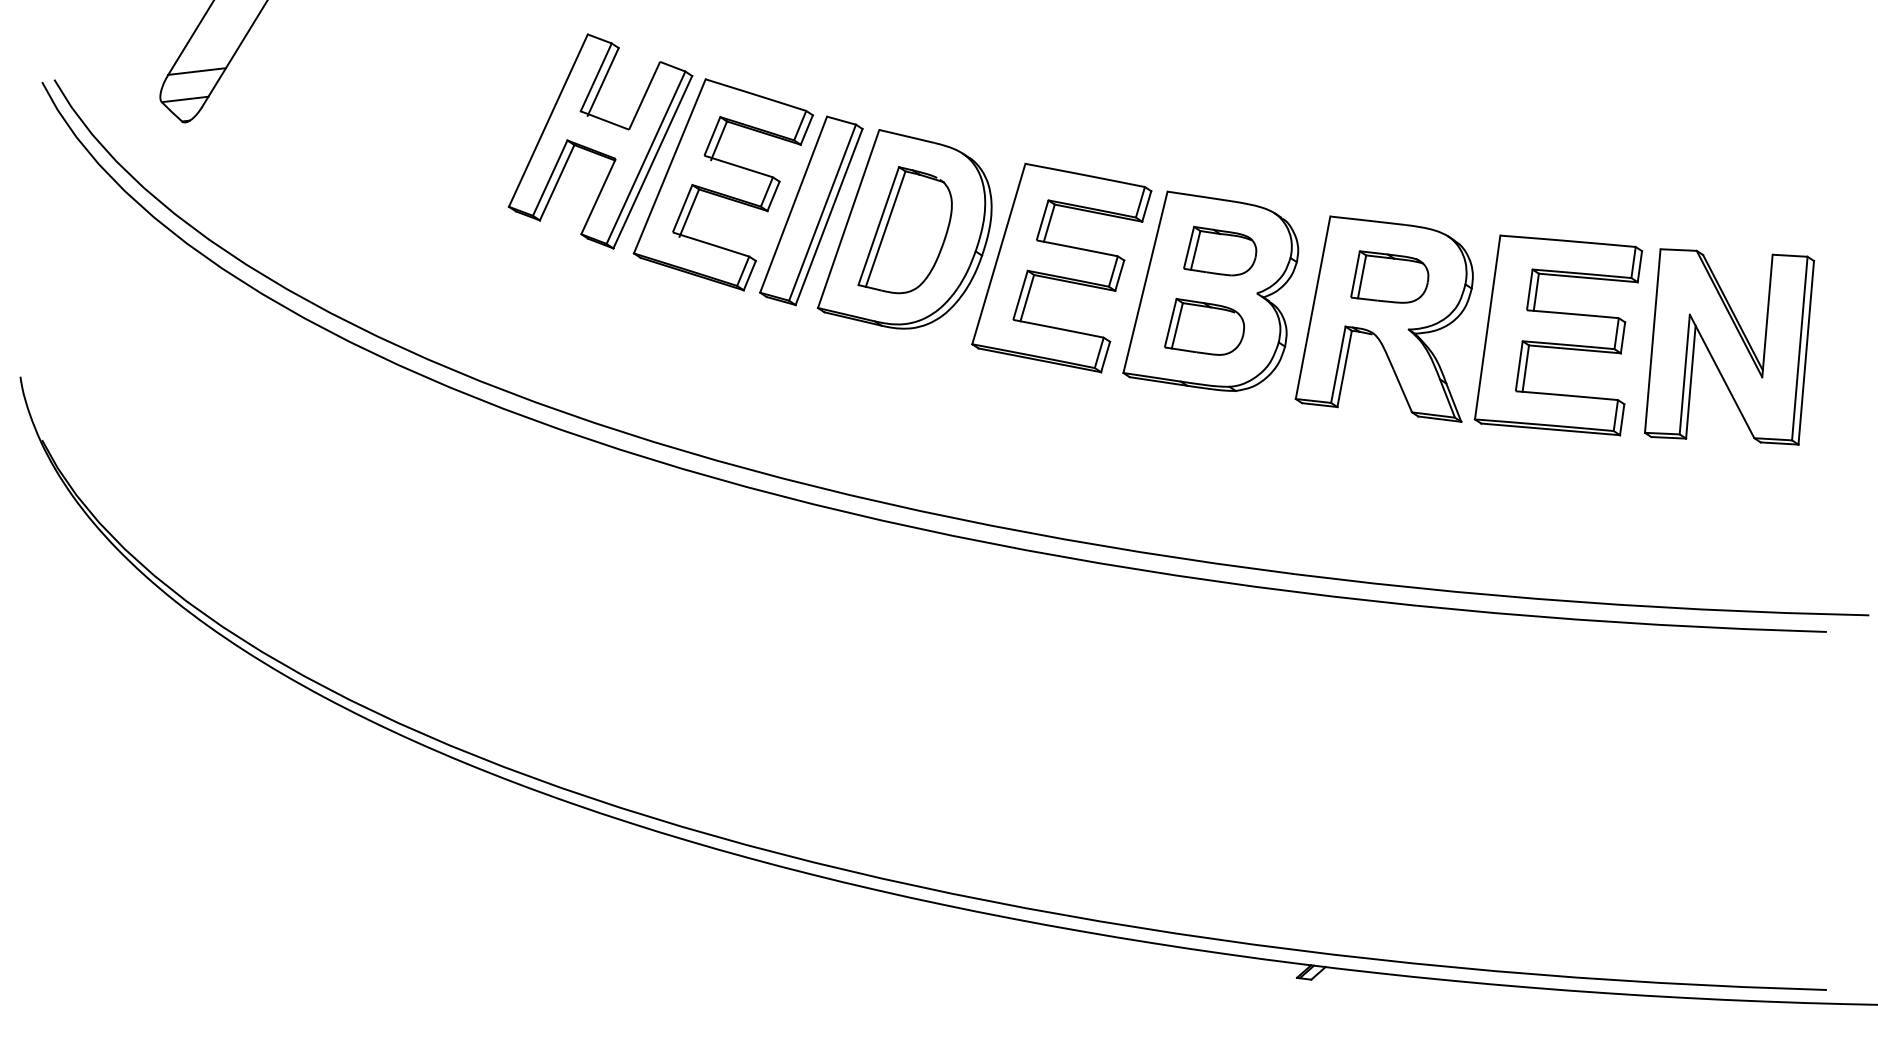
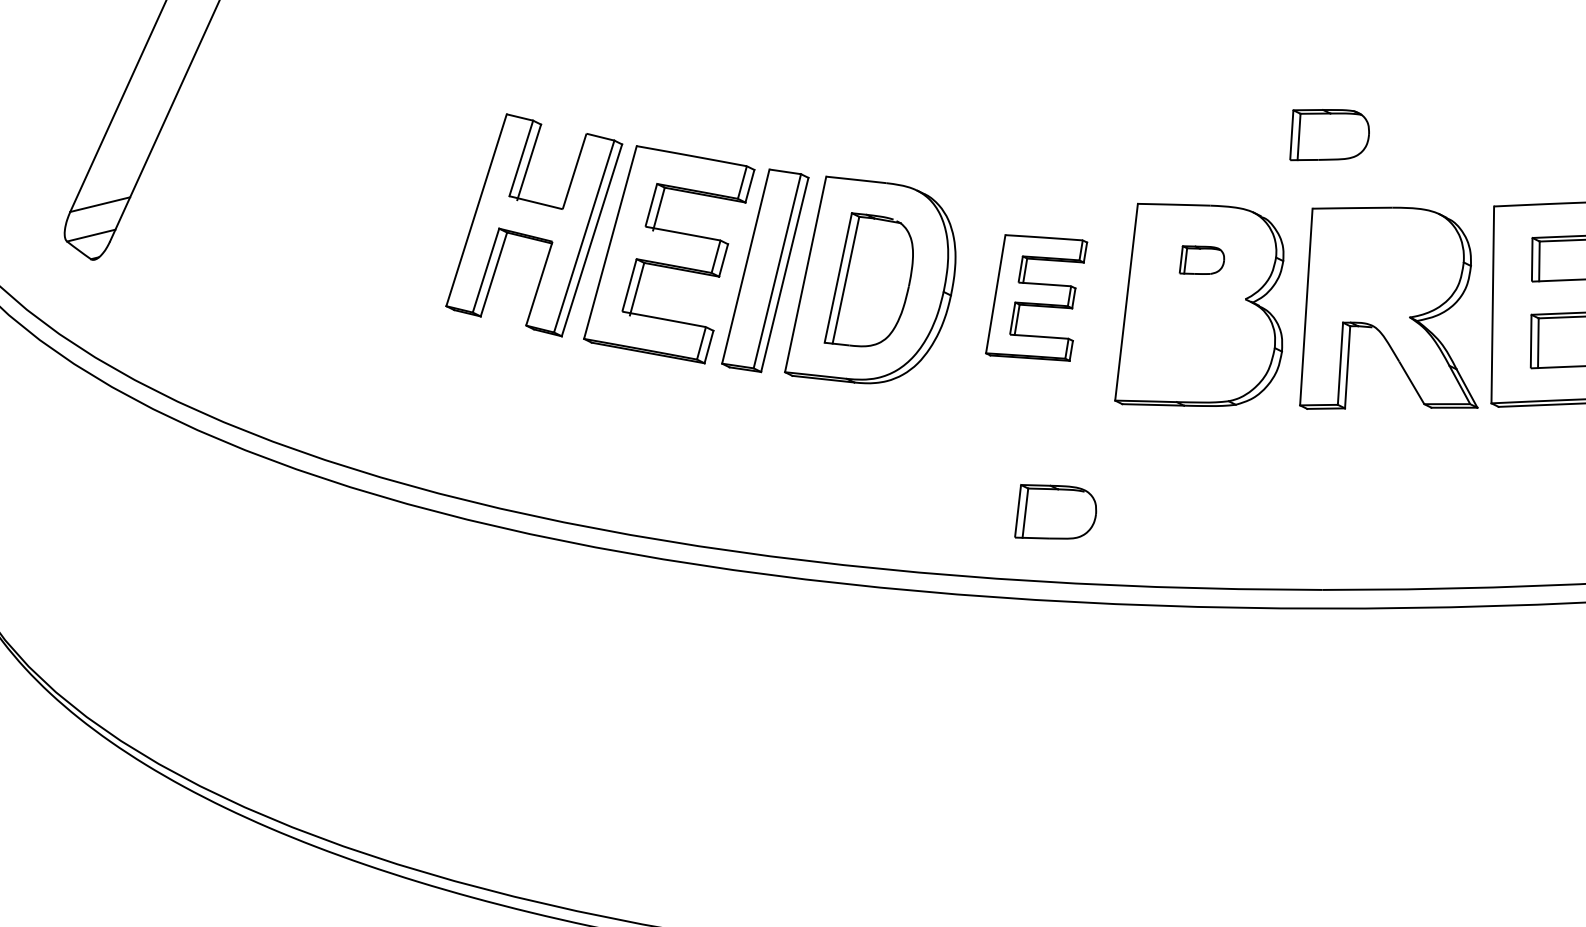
part: (1220, 250) -> (1201, 258), size x0.6
part: (1061, 267) -> (1036, 297), size x0.6
part: (1389, 276) -> (1327, 132), moved
part: (1204, 326) -> (1054, 510), moved

